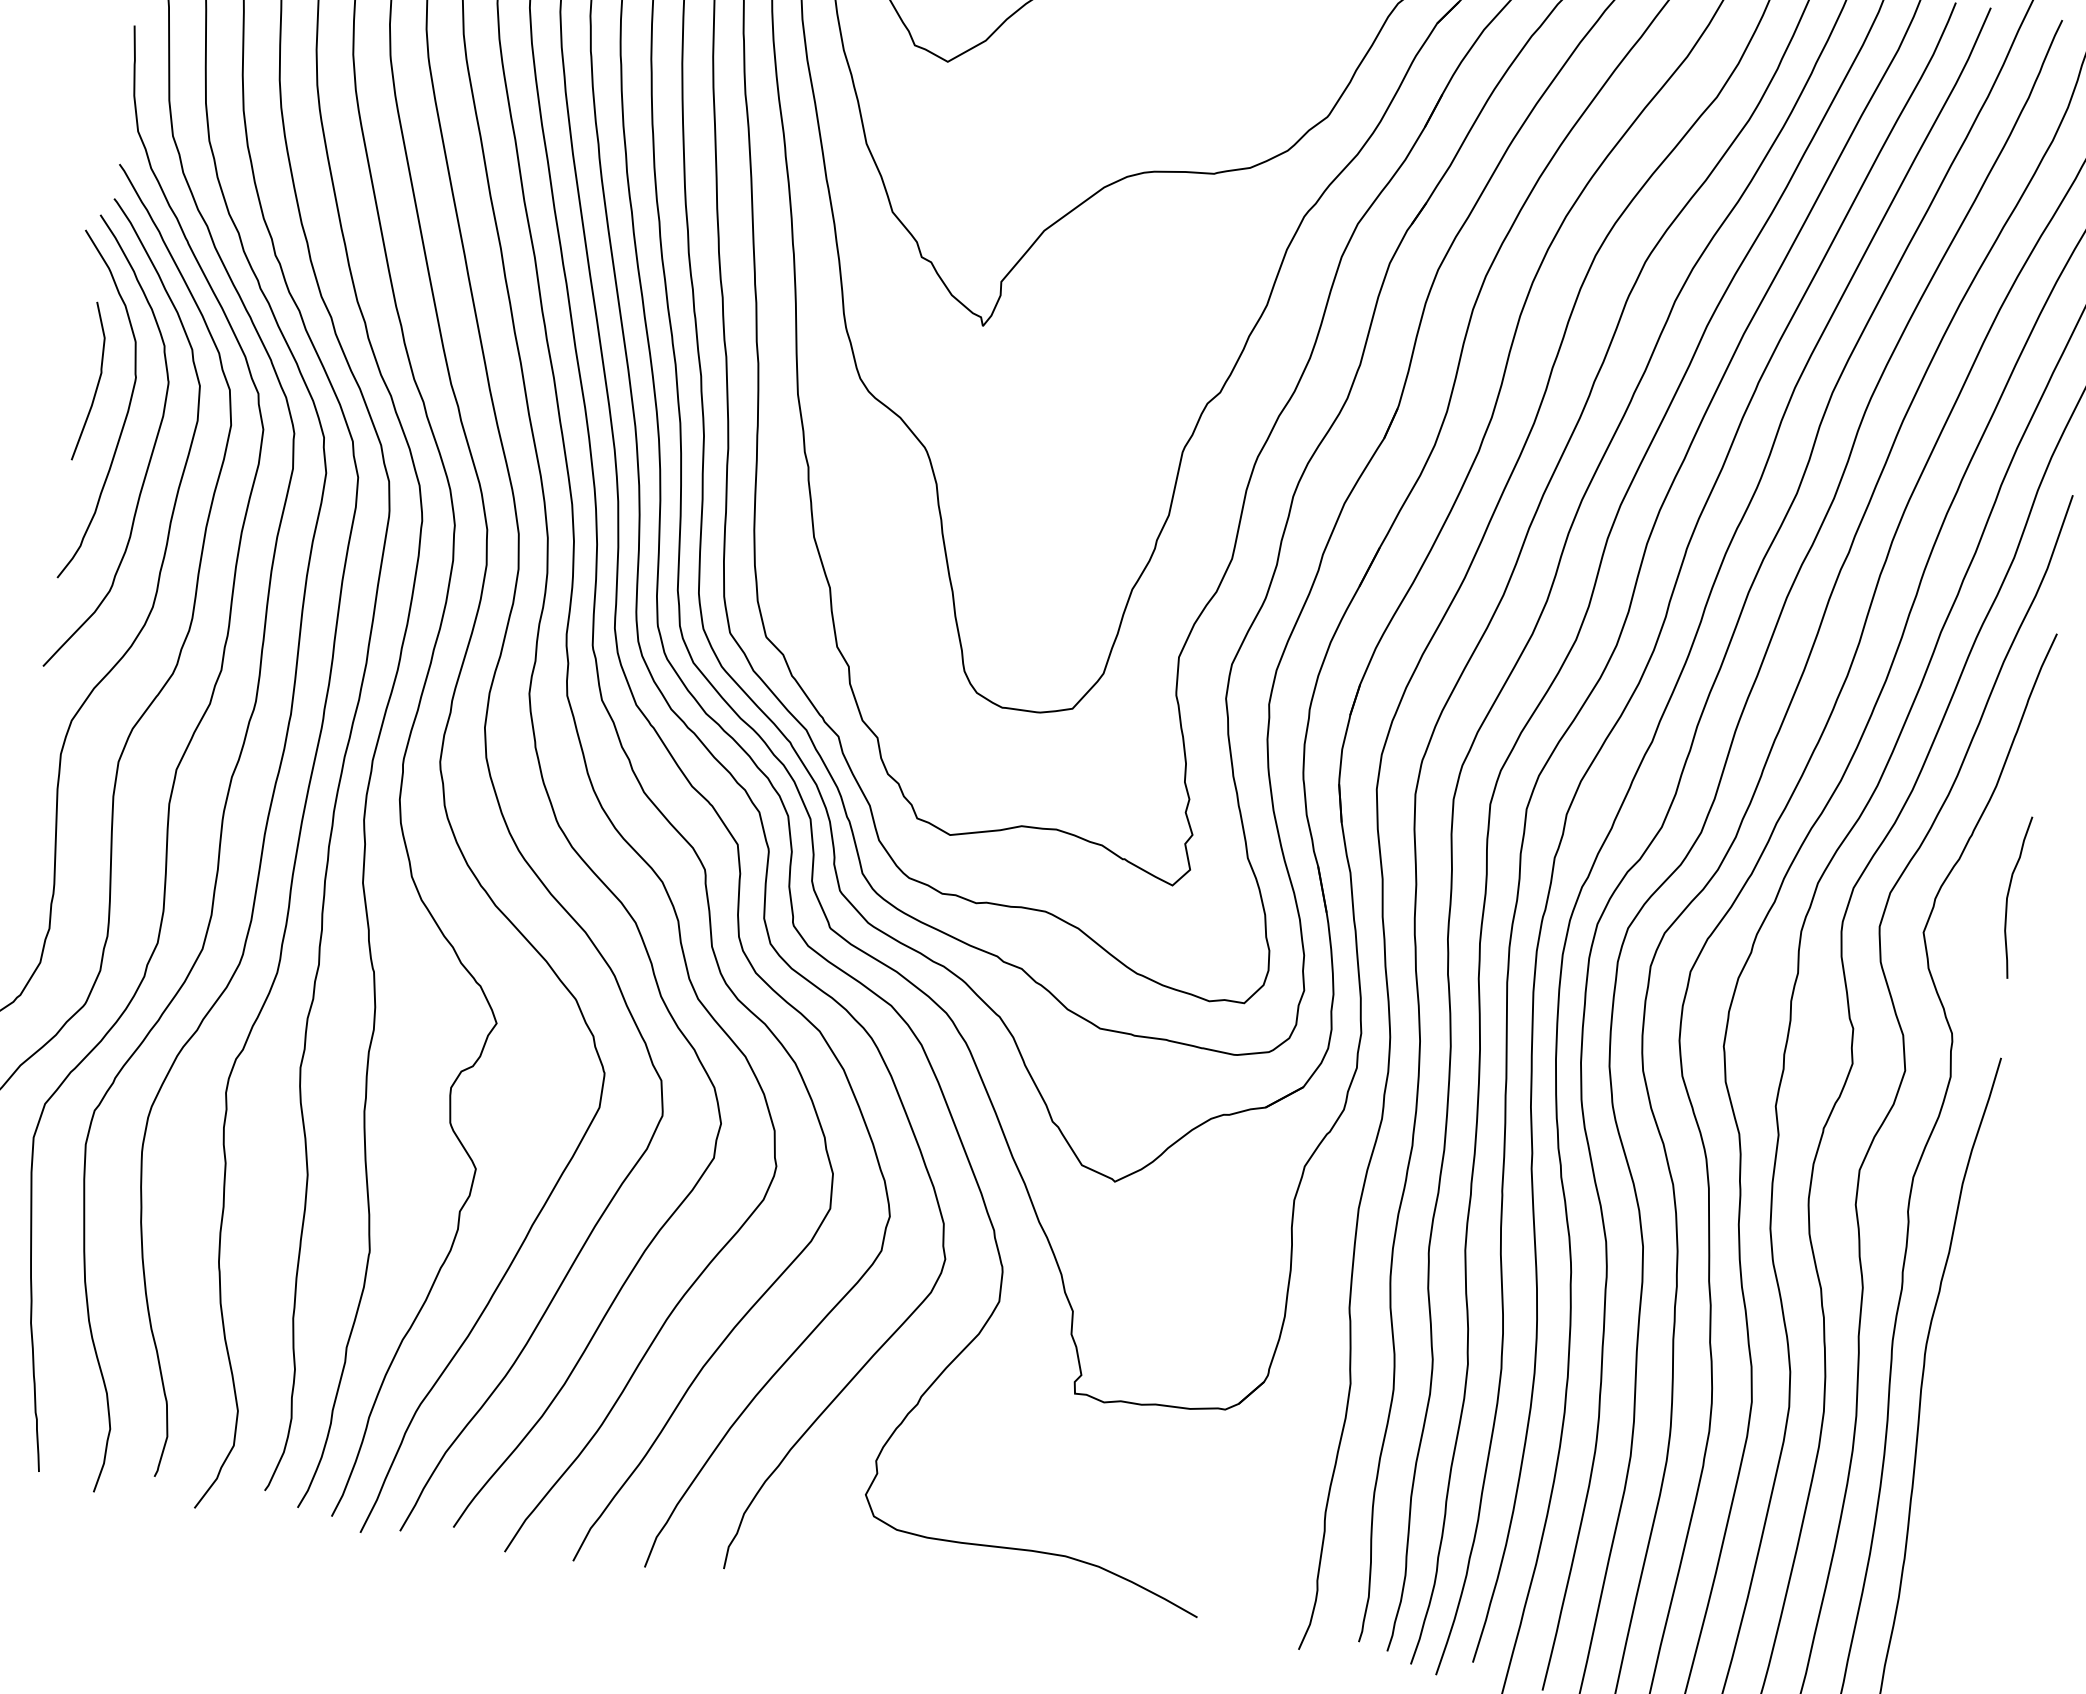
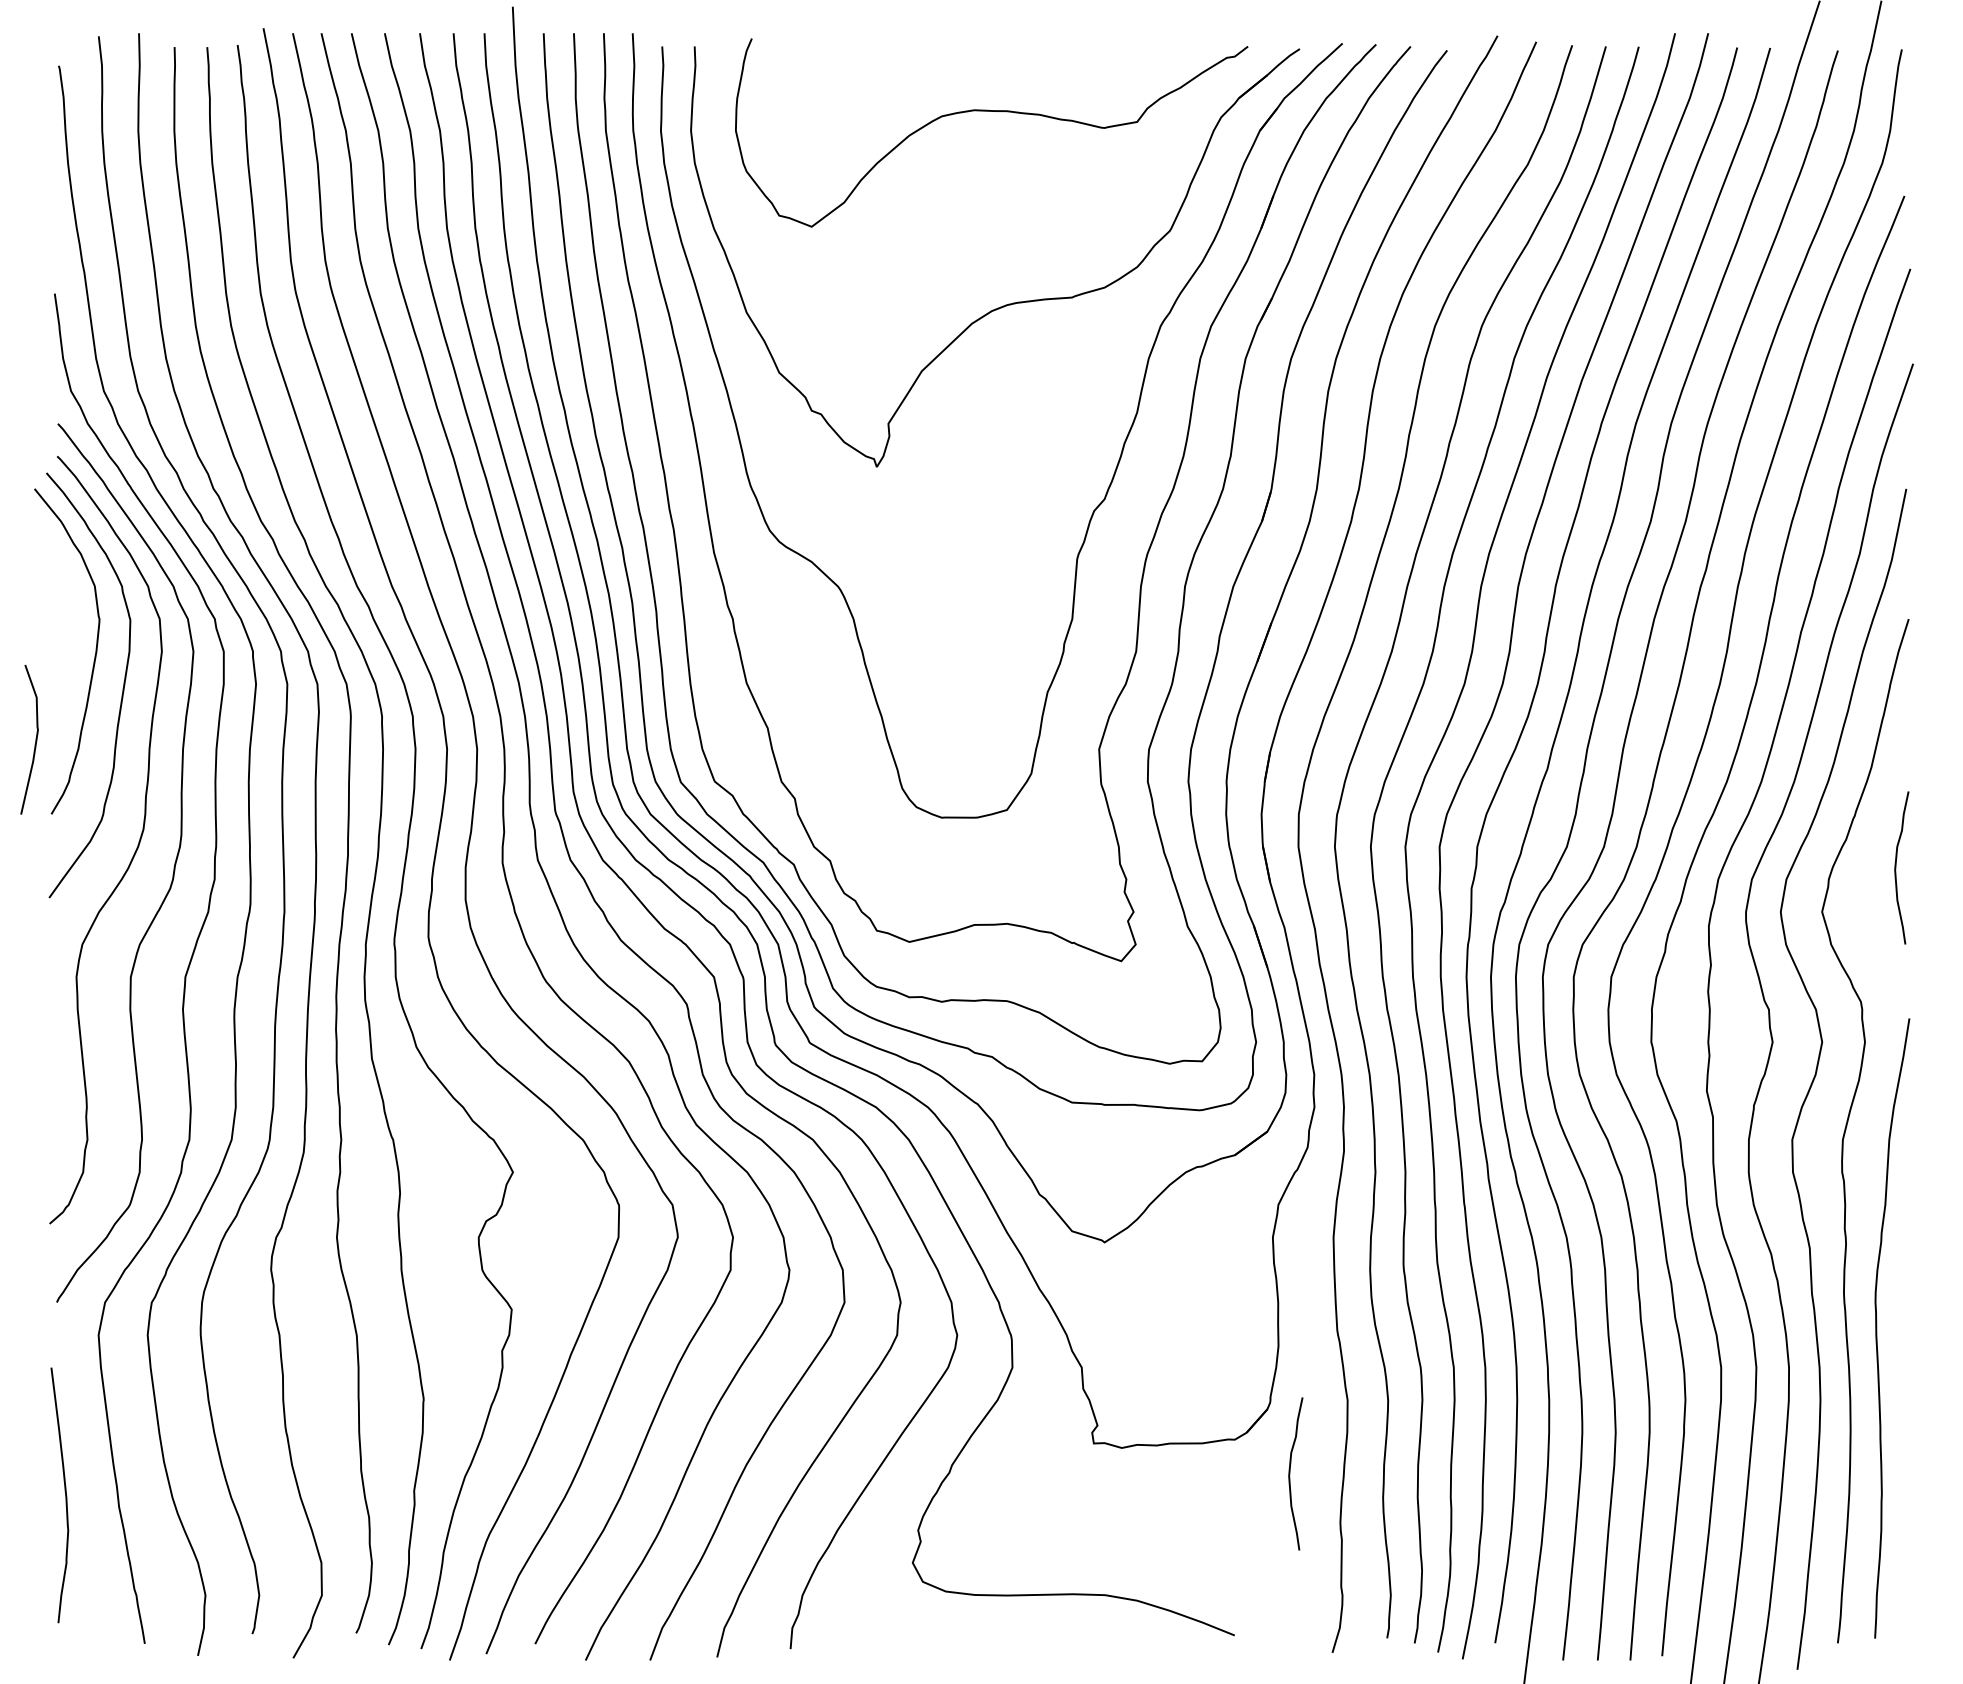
curve: (97, 382) -> (35, 739), moved
curve: (1279, 1453) -> (1290, 1473), added

